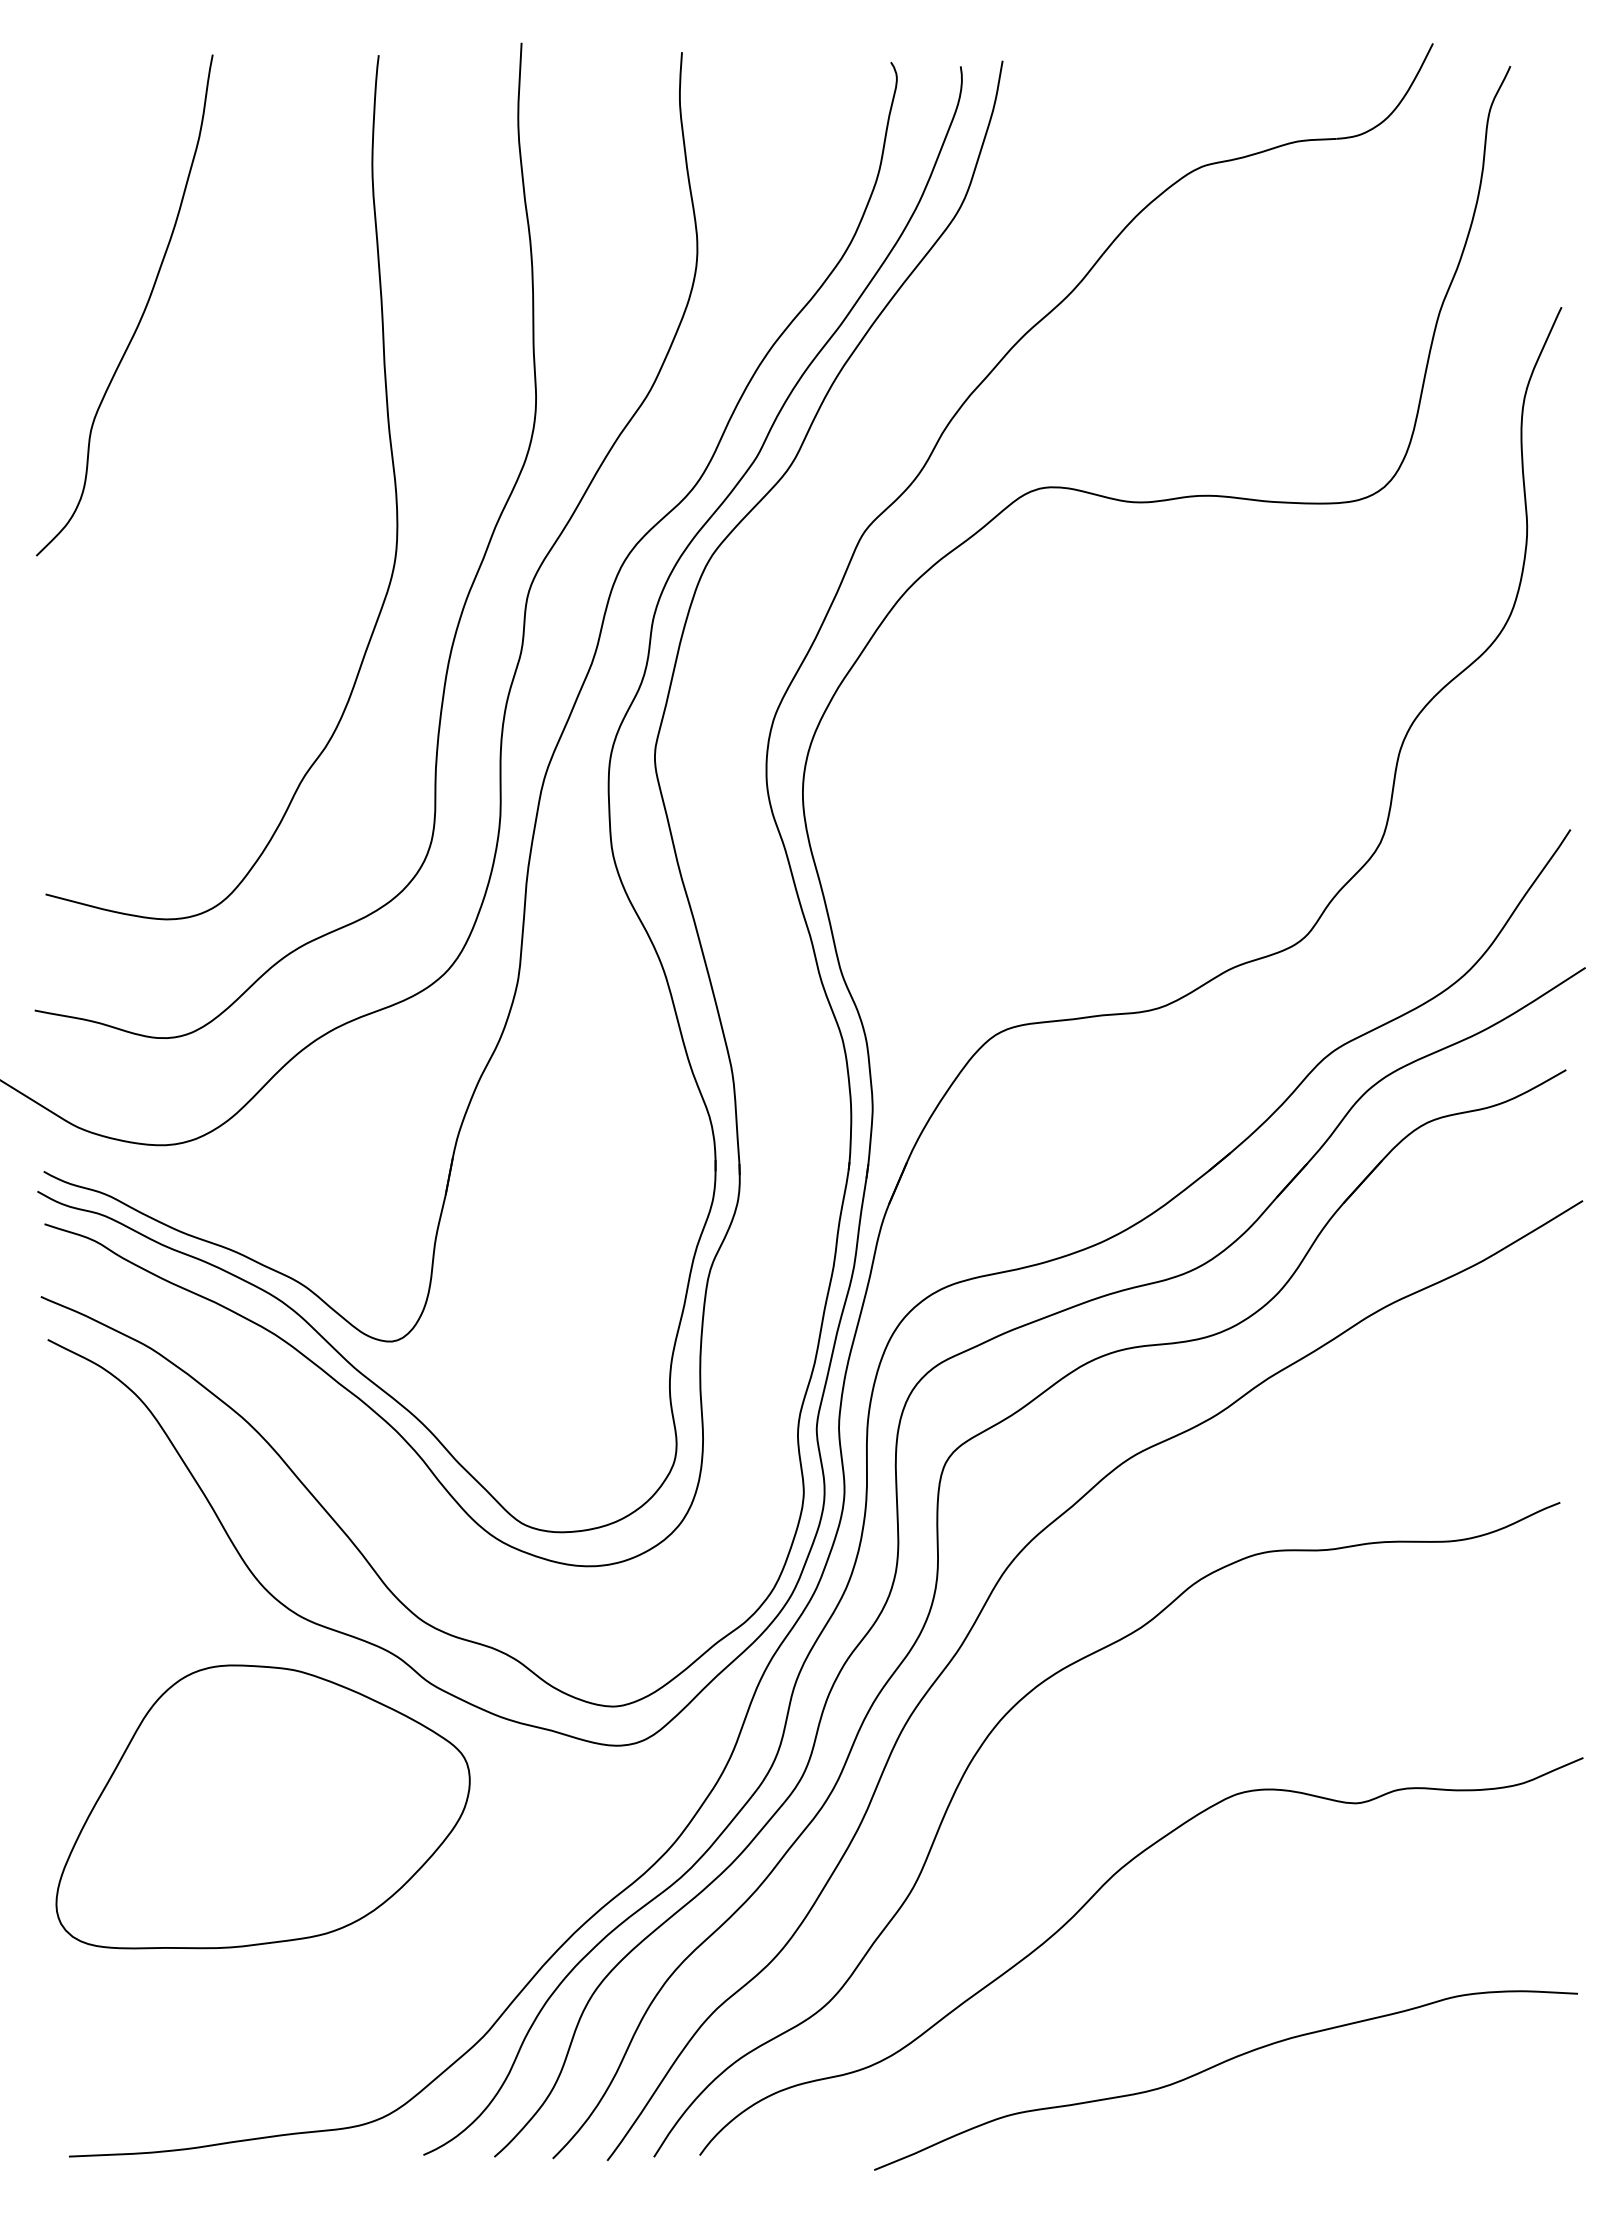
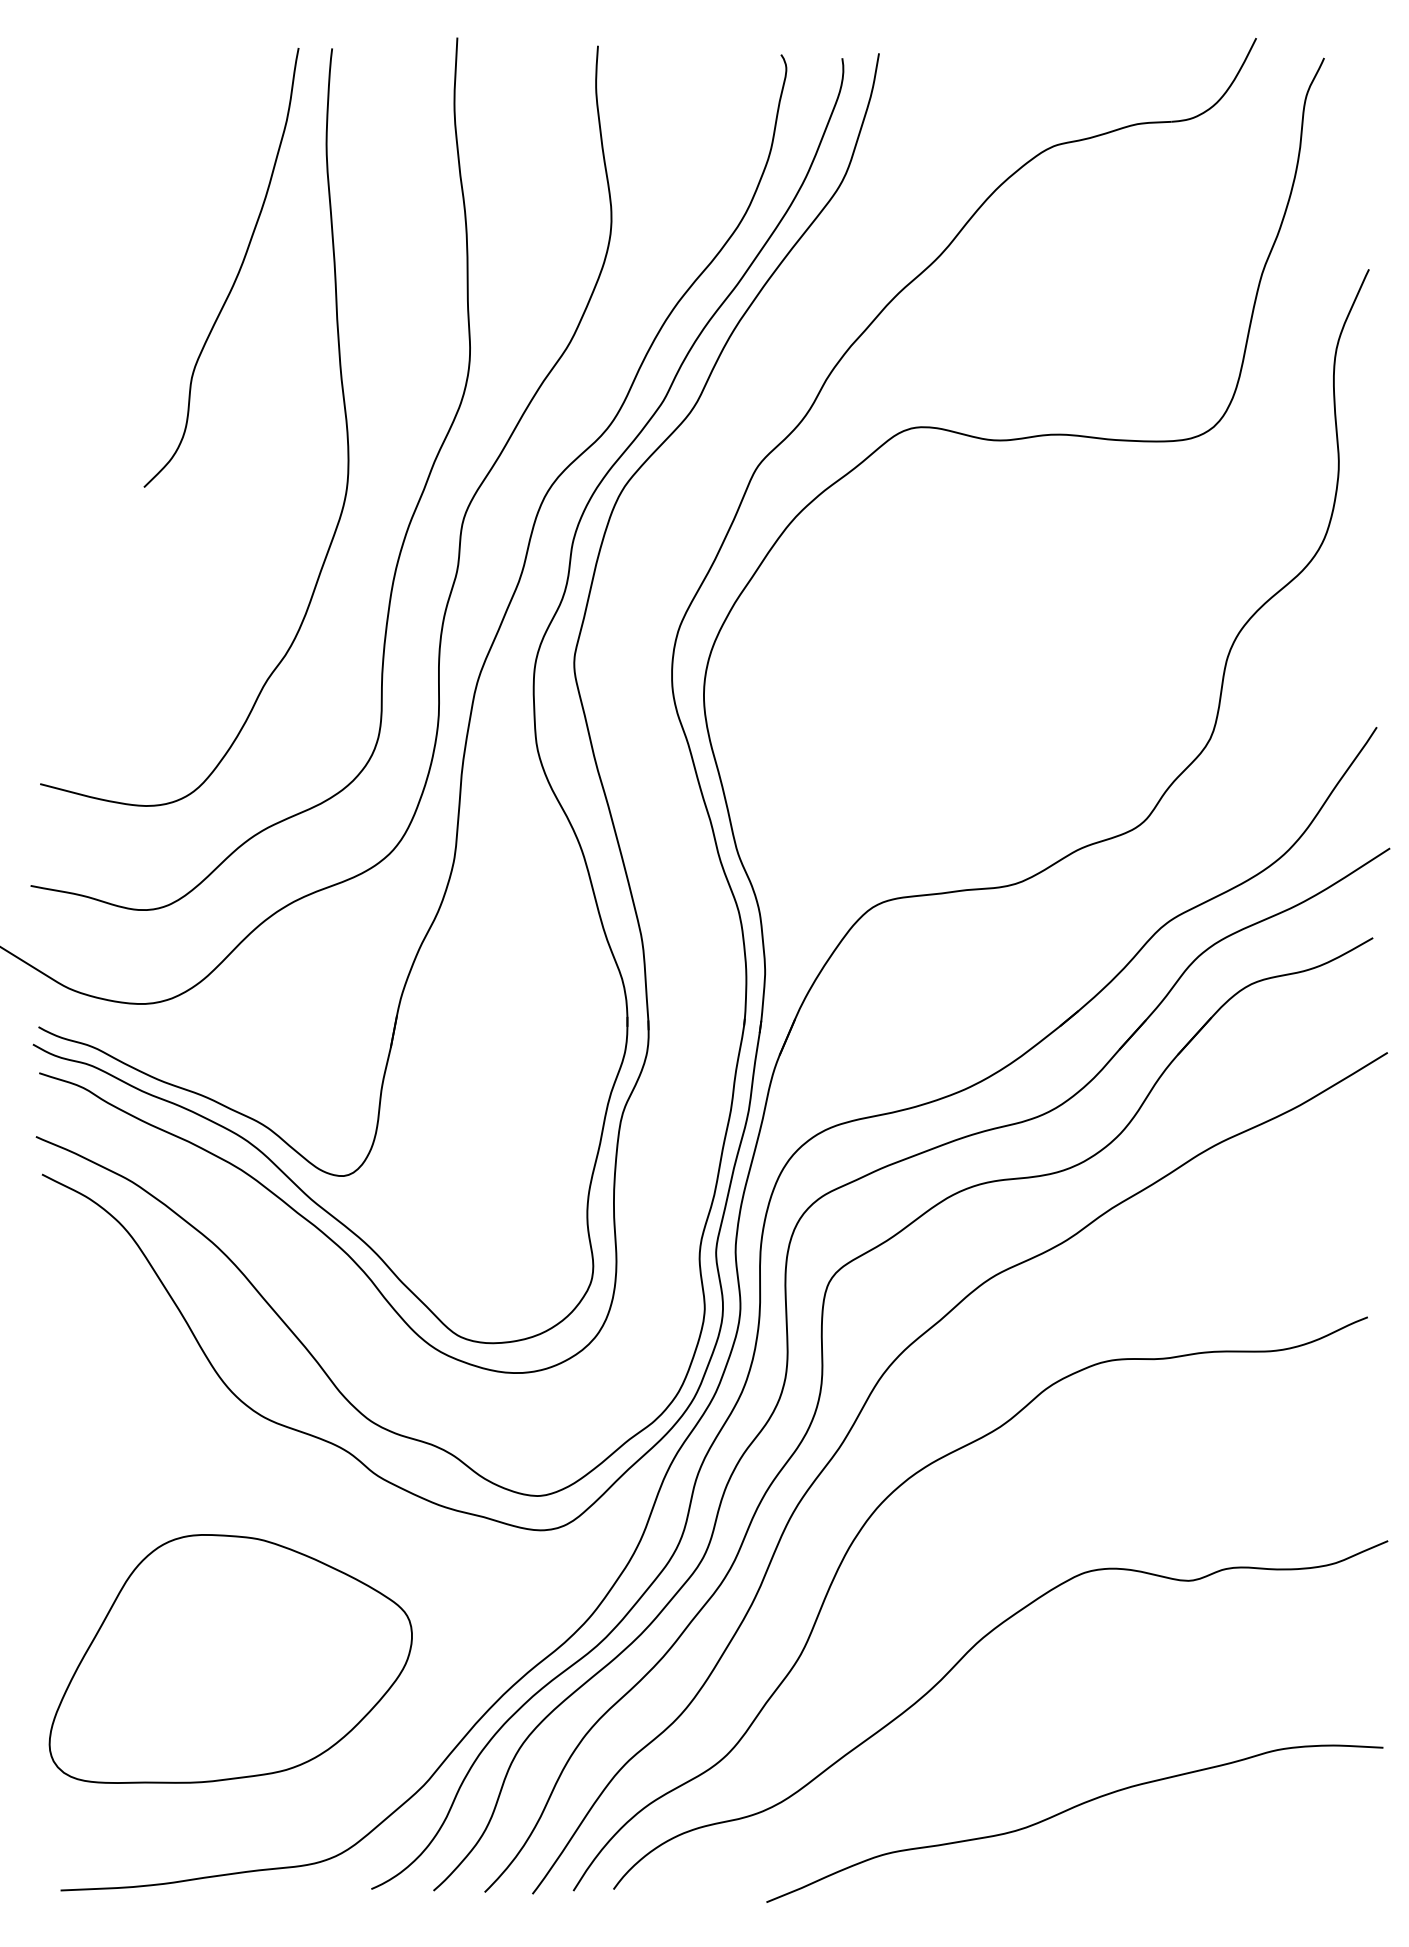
curve: (142, 310) -> (237, 272), moved
part: (262, 1806) -> (230, 1658), moved

